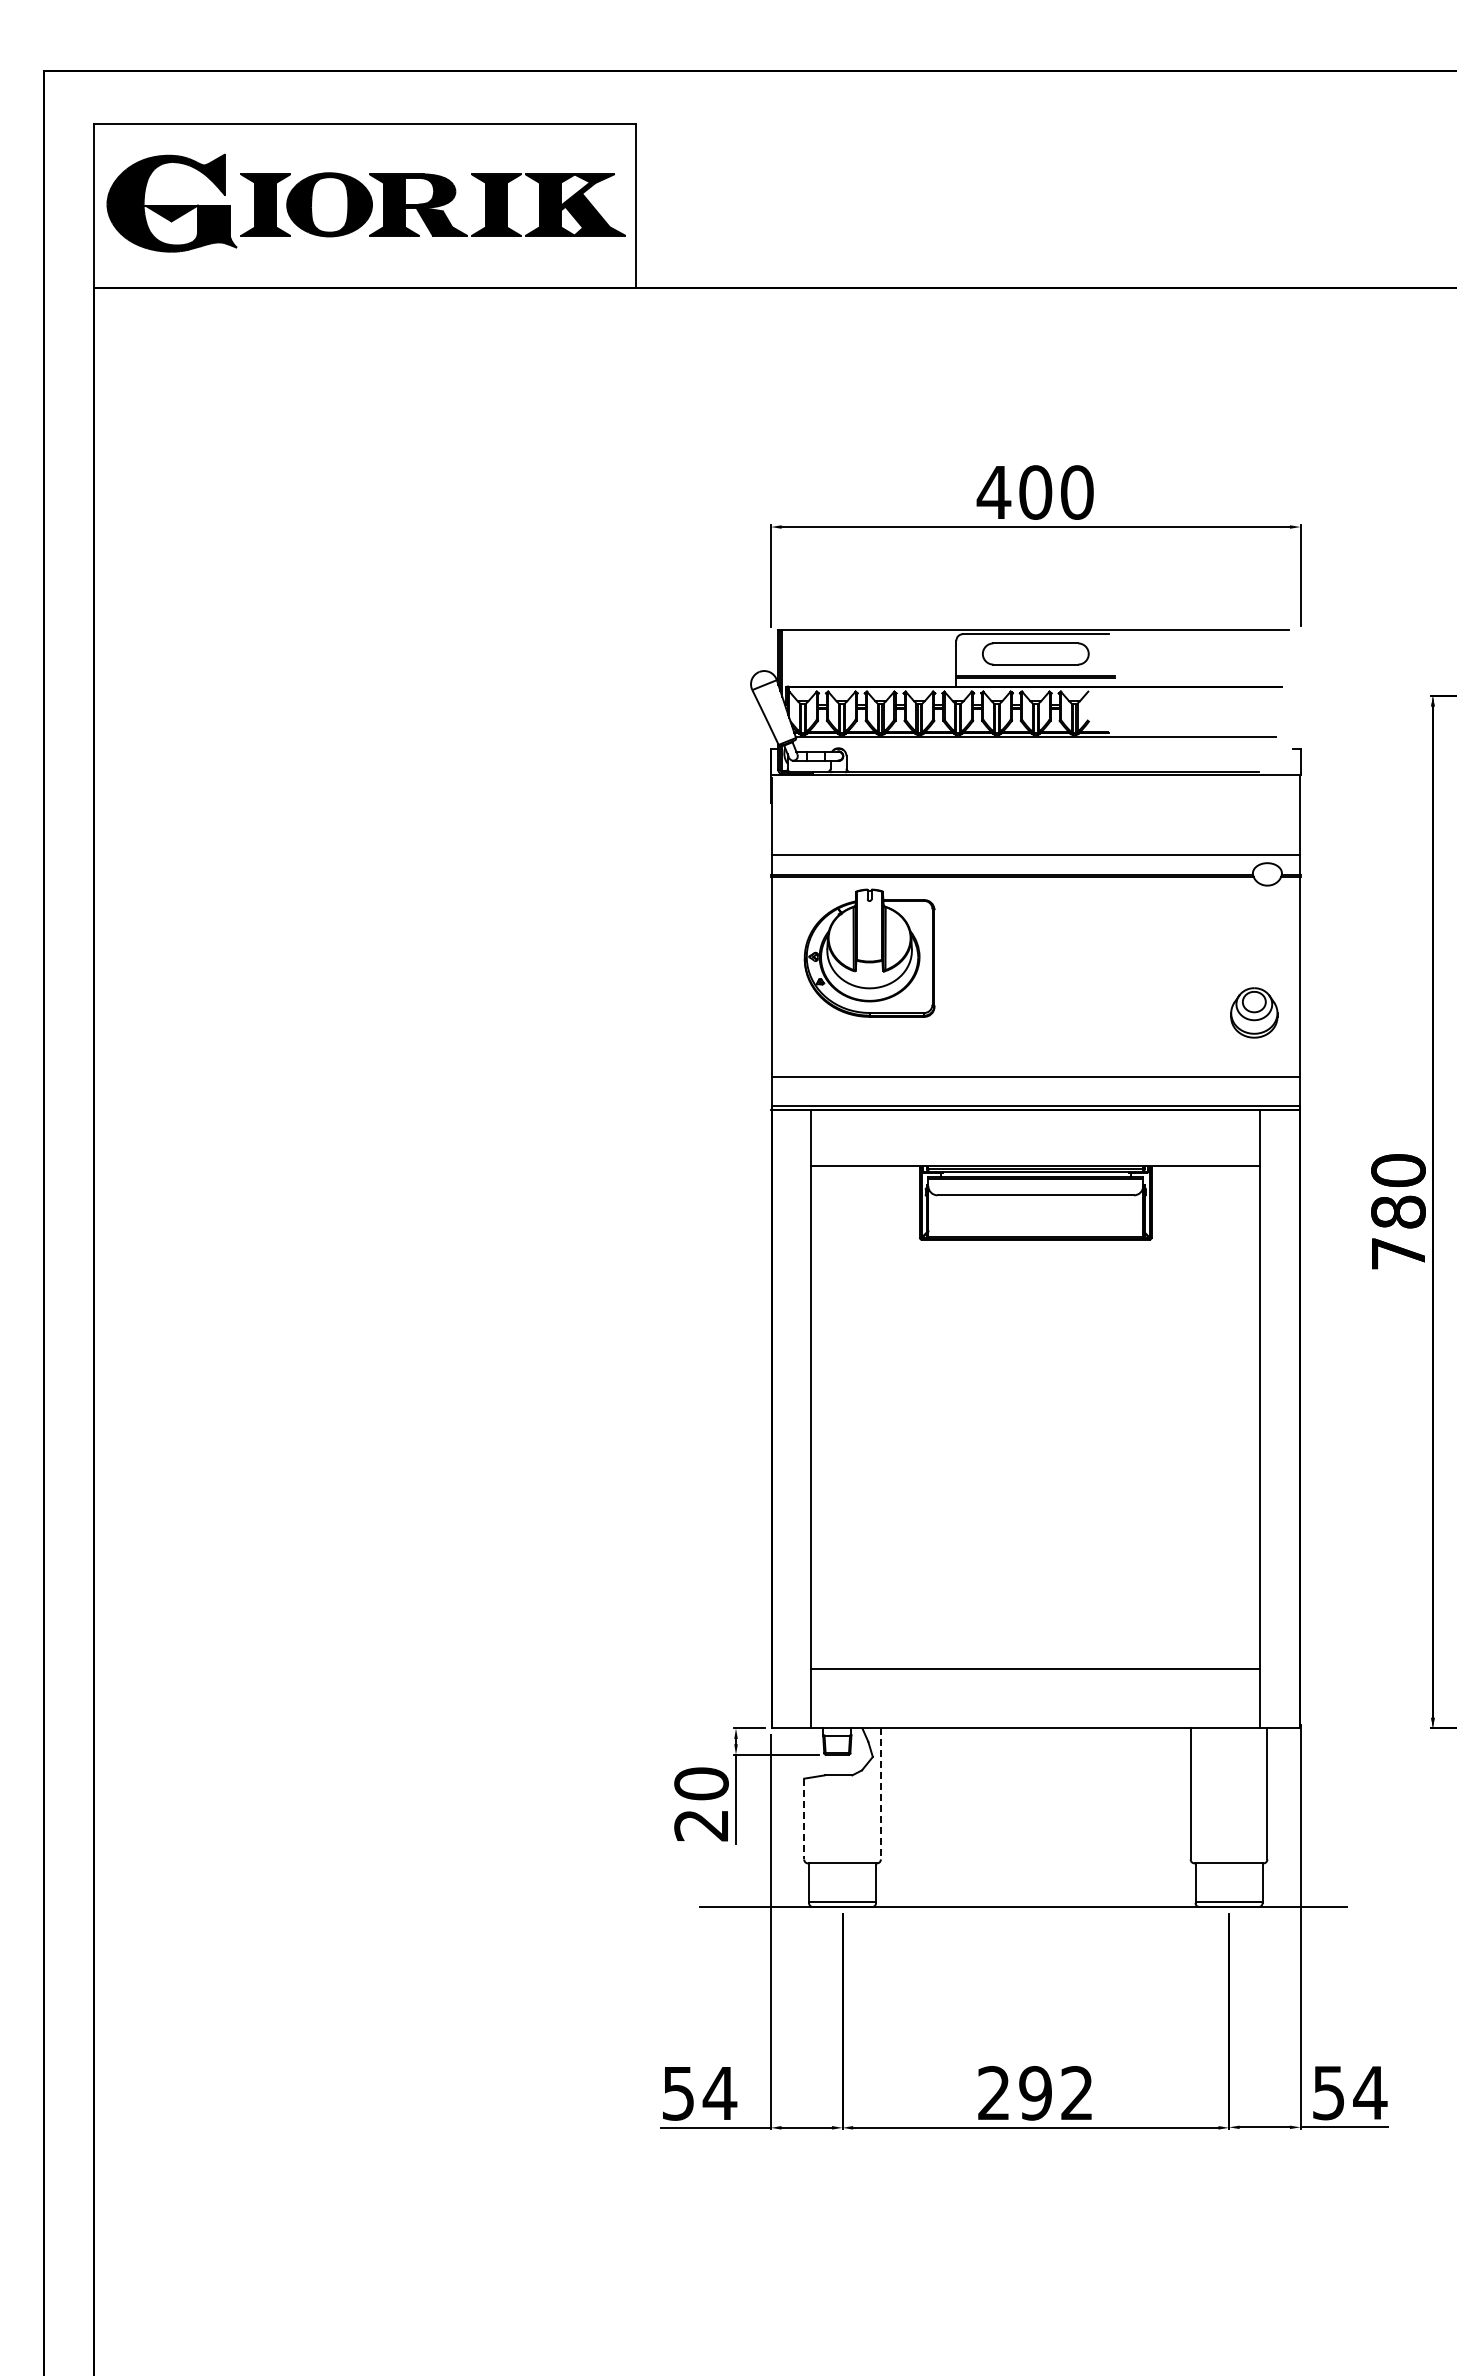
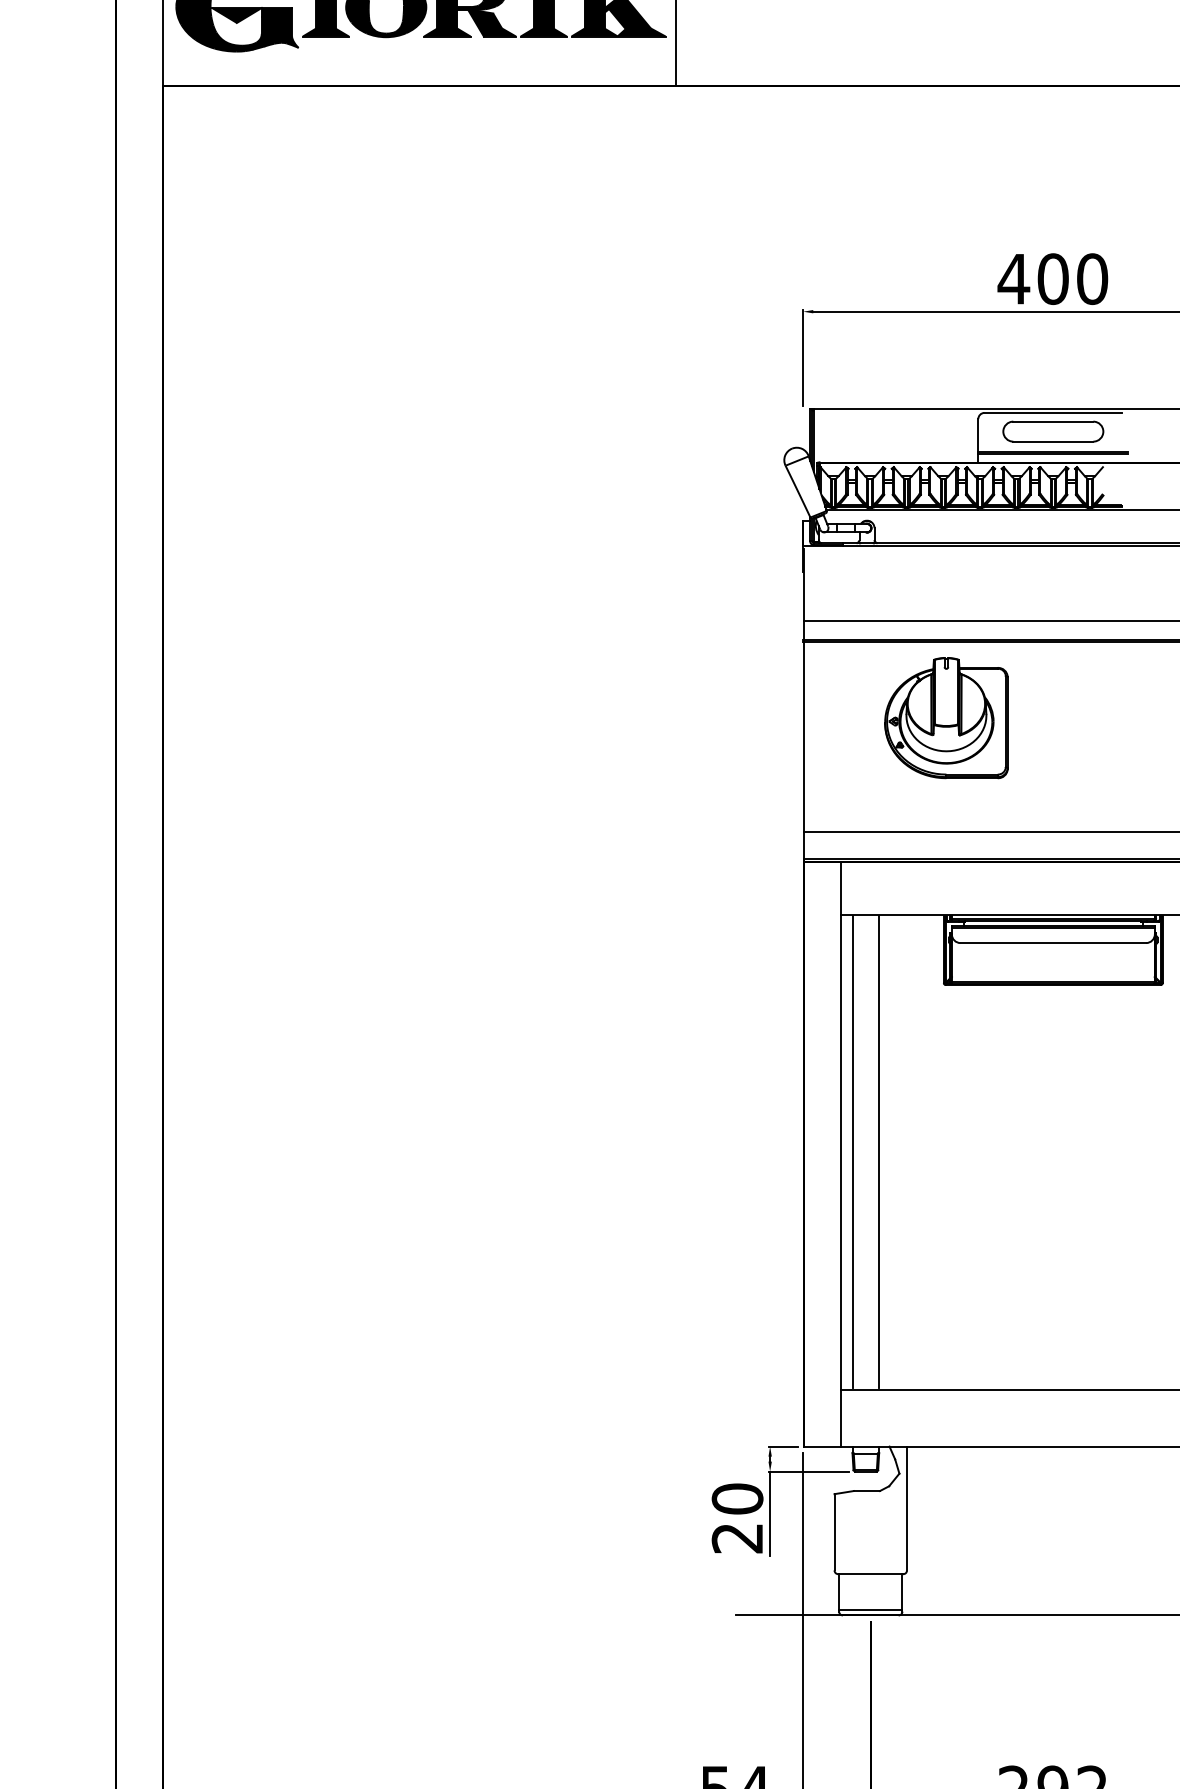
part: (869, 952) -> (946, 717), moved
line: (823, 1416) -> (852, 1151), added
line: (851, 1416) -> (879, 1151), added
line: (880, 1793) -> (906, 1508), dashed -> solid
line: (804, 1819) -> (834, 1532), dashed -> solid

